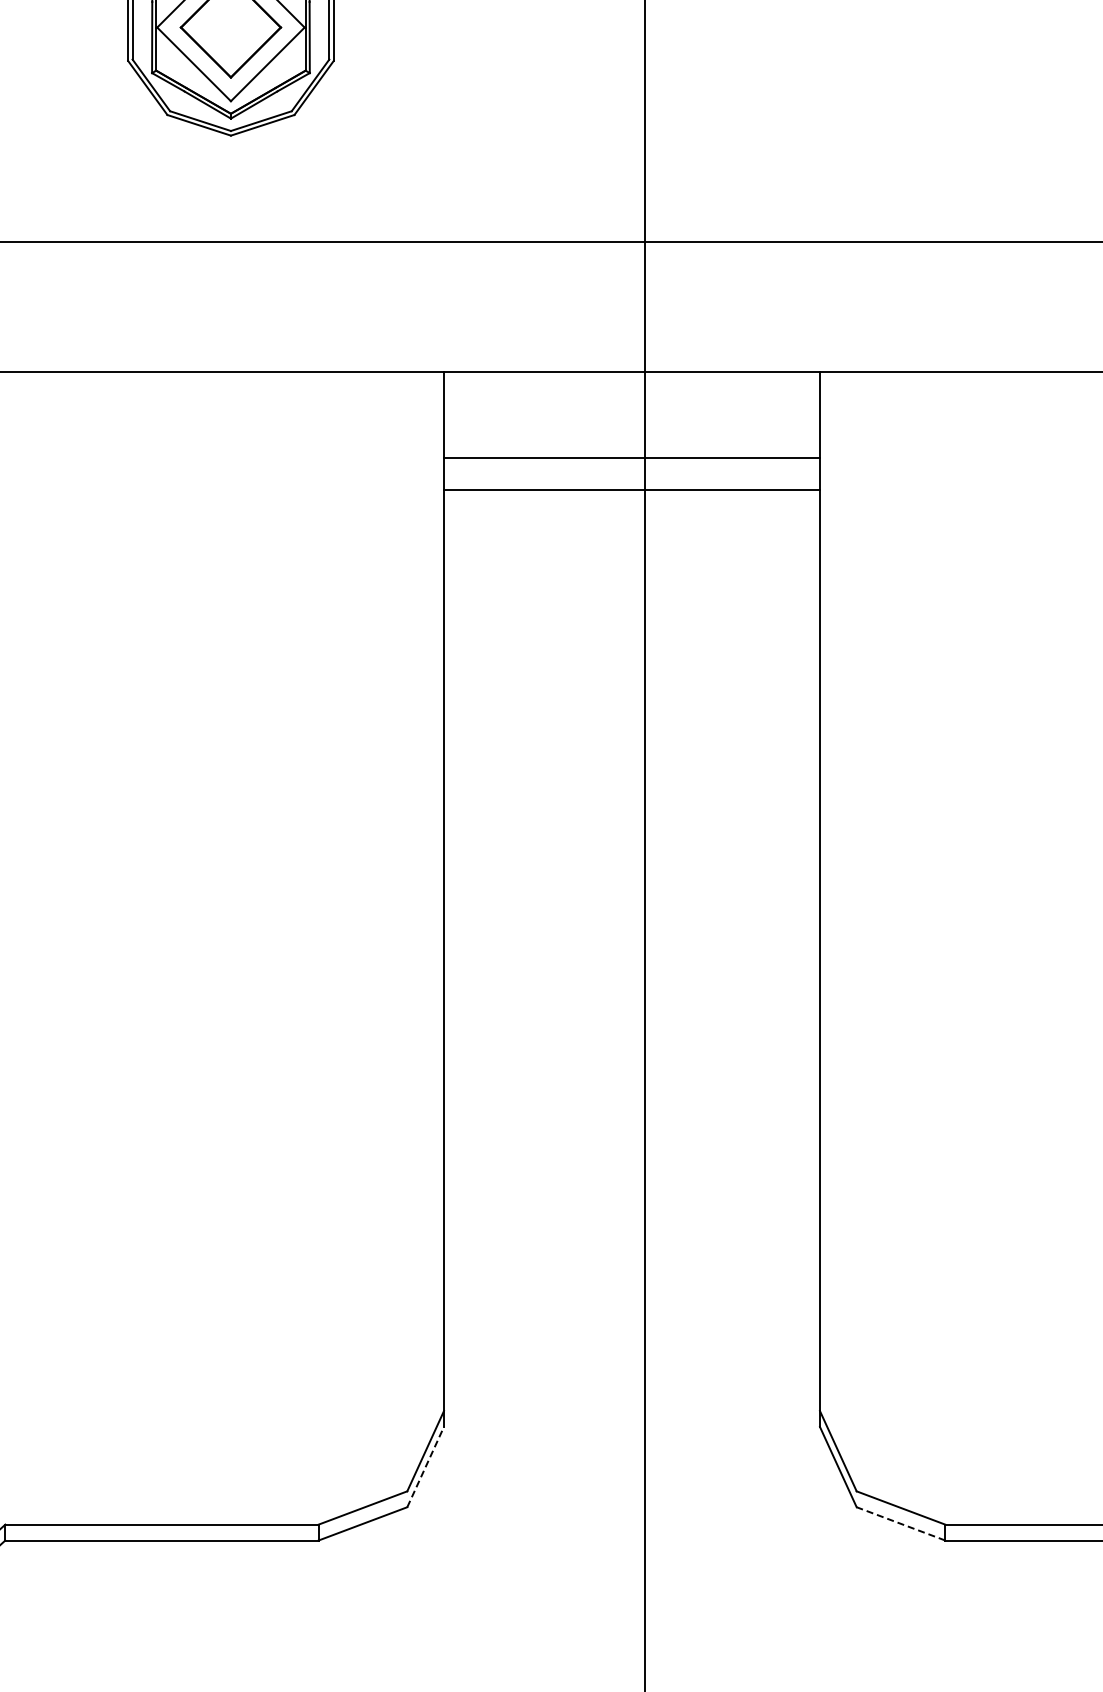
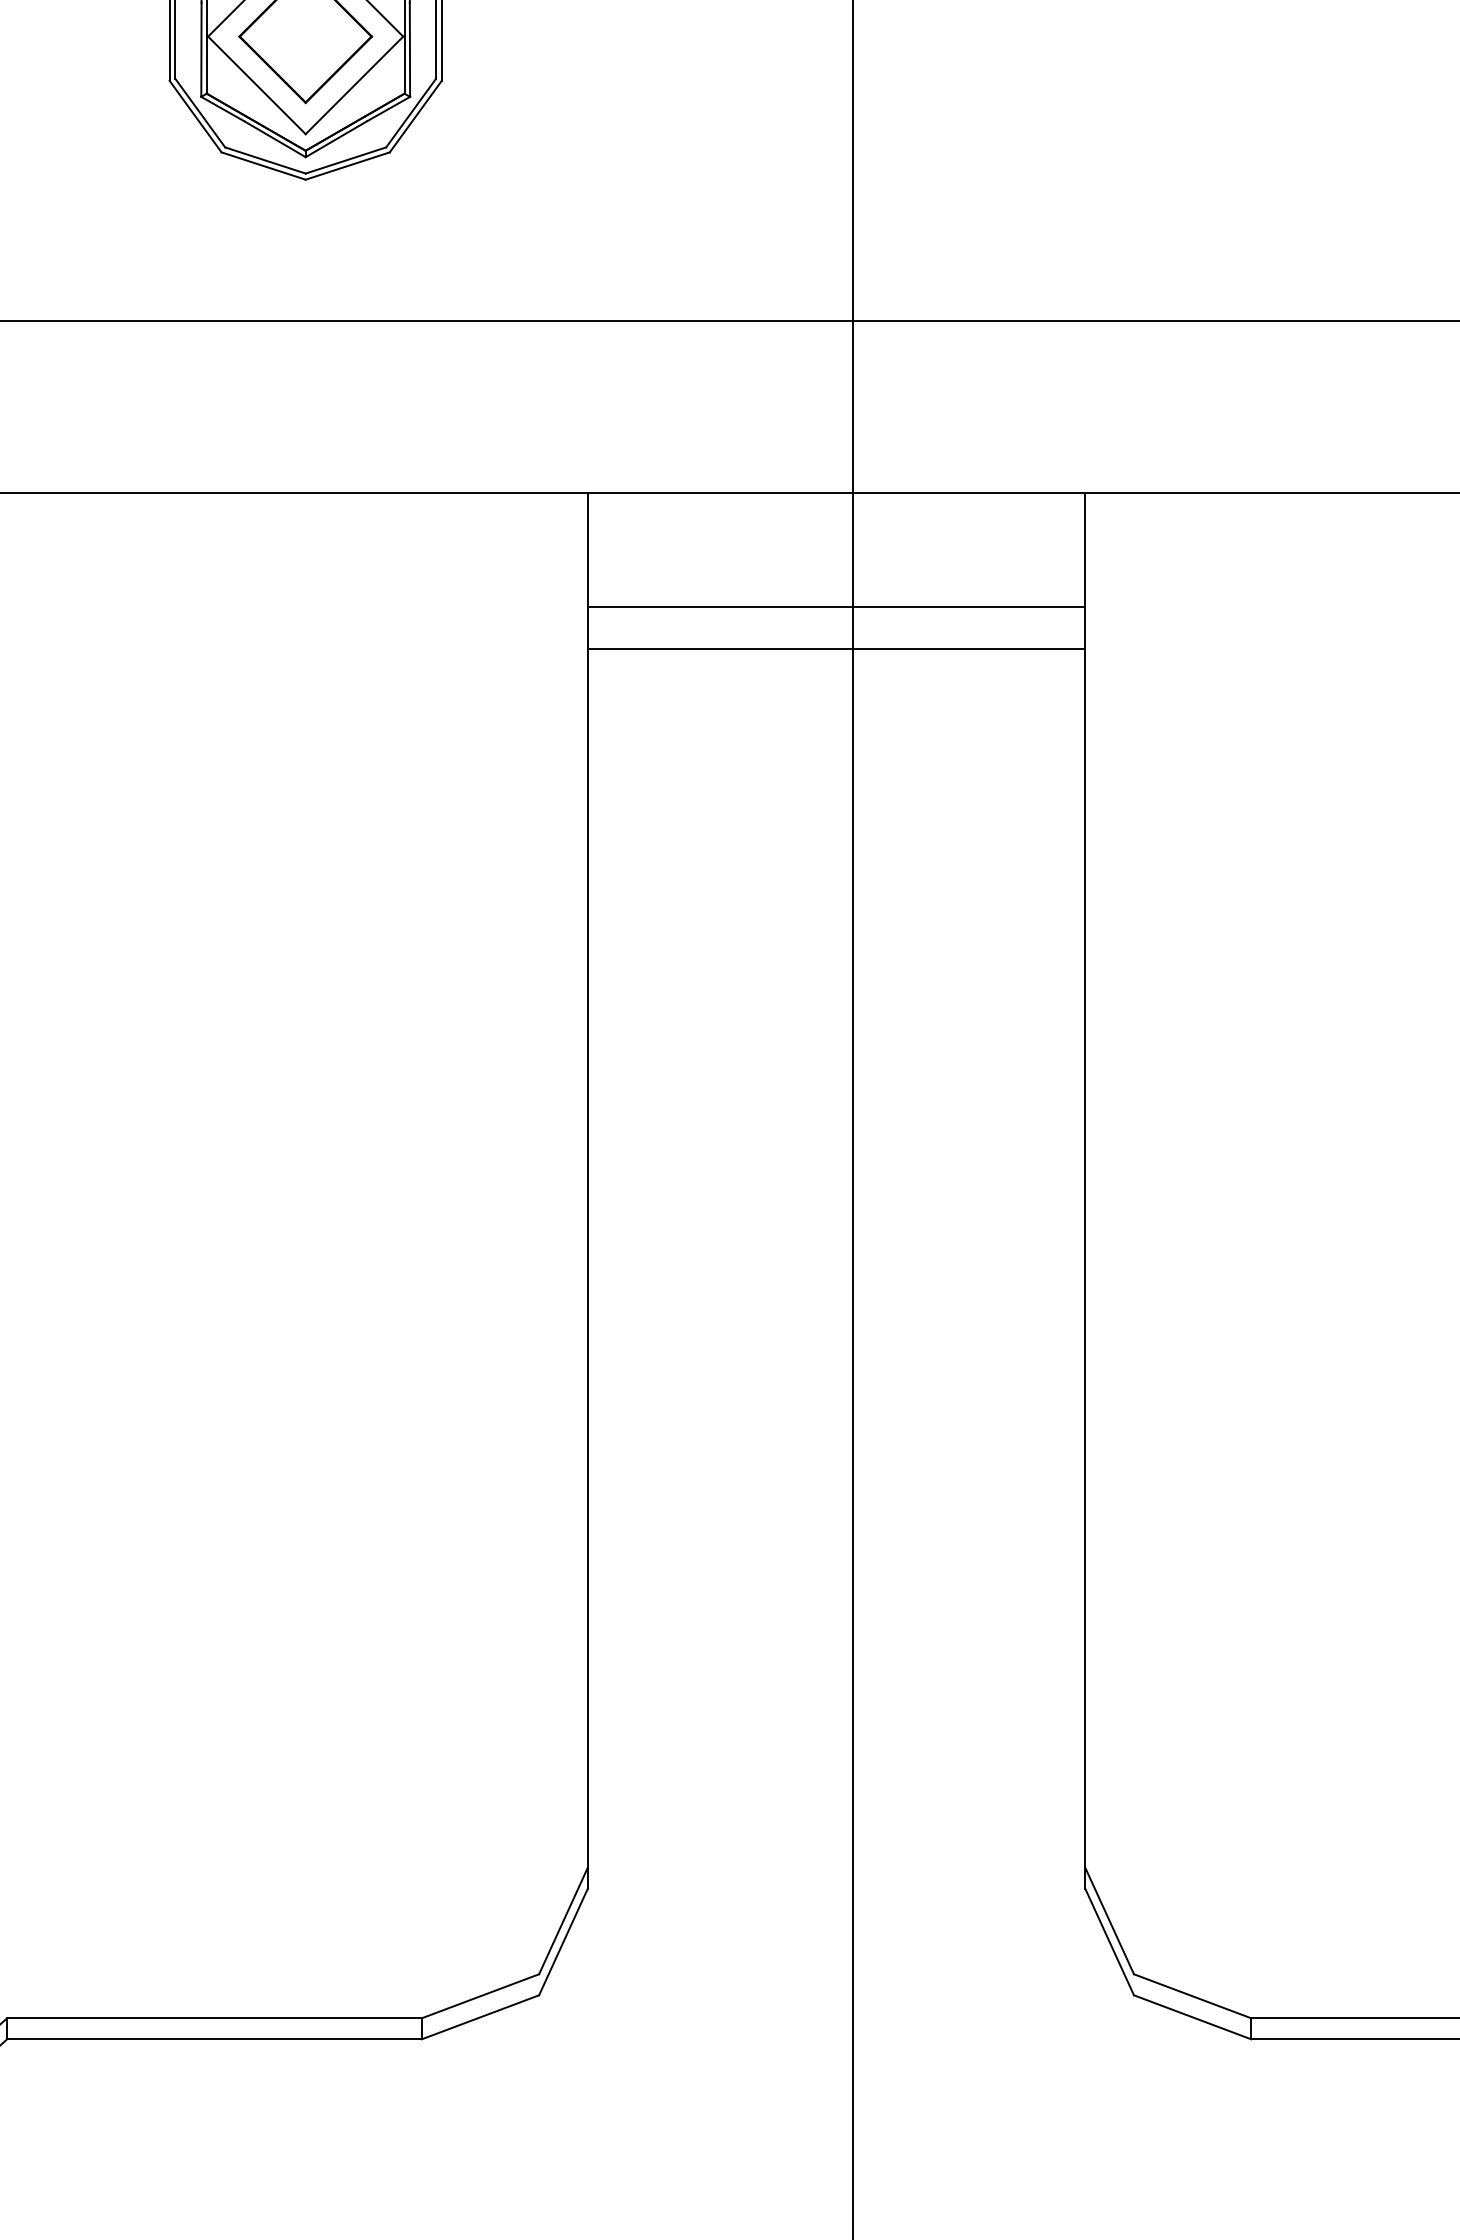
line: (425, 1466) -> (563, 1941), dashed -> solid
line: (900, 1523) -> (1191, 2016), dashed -> solid

